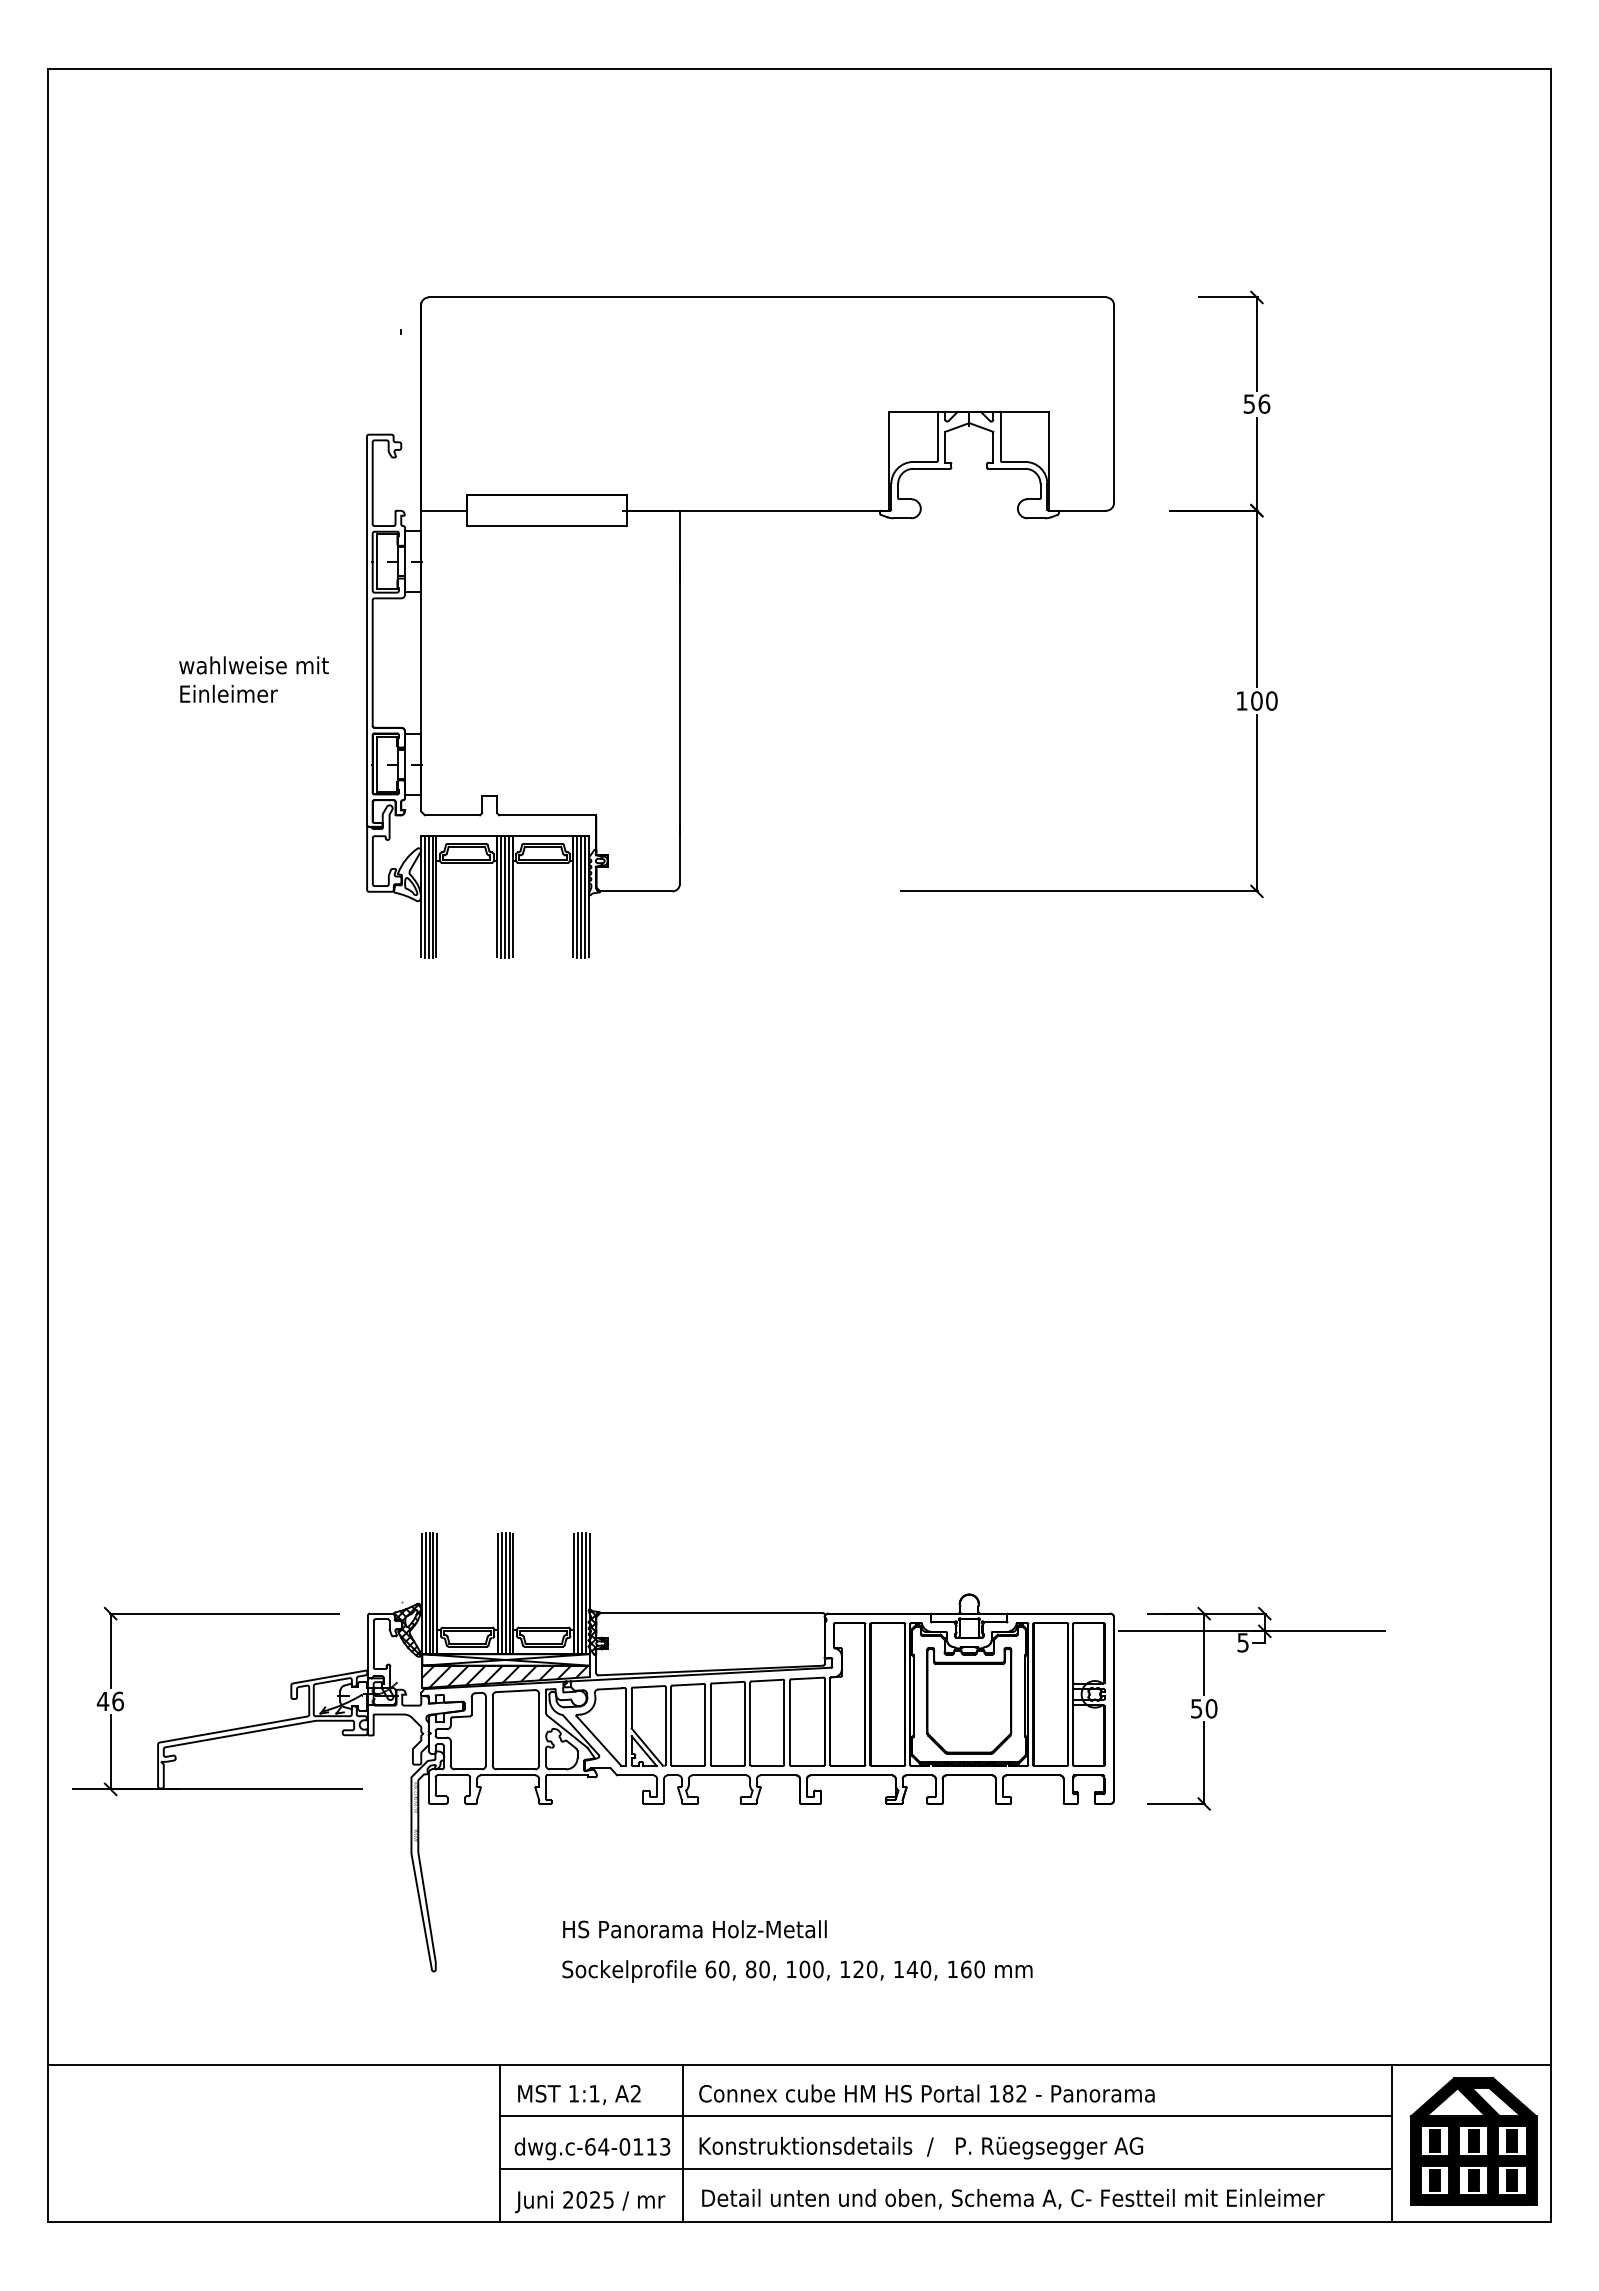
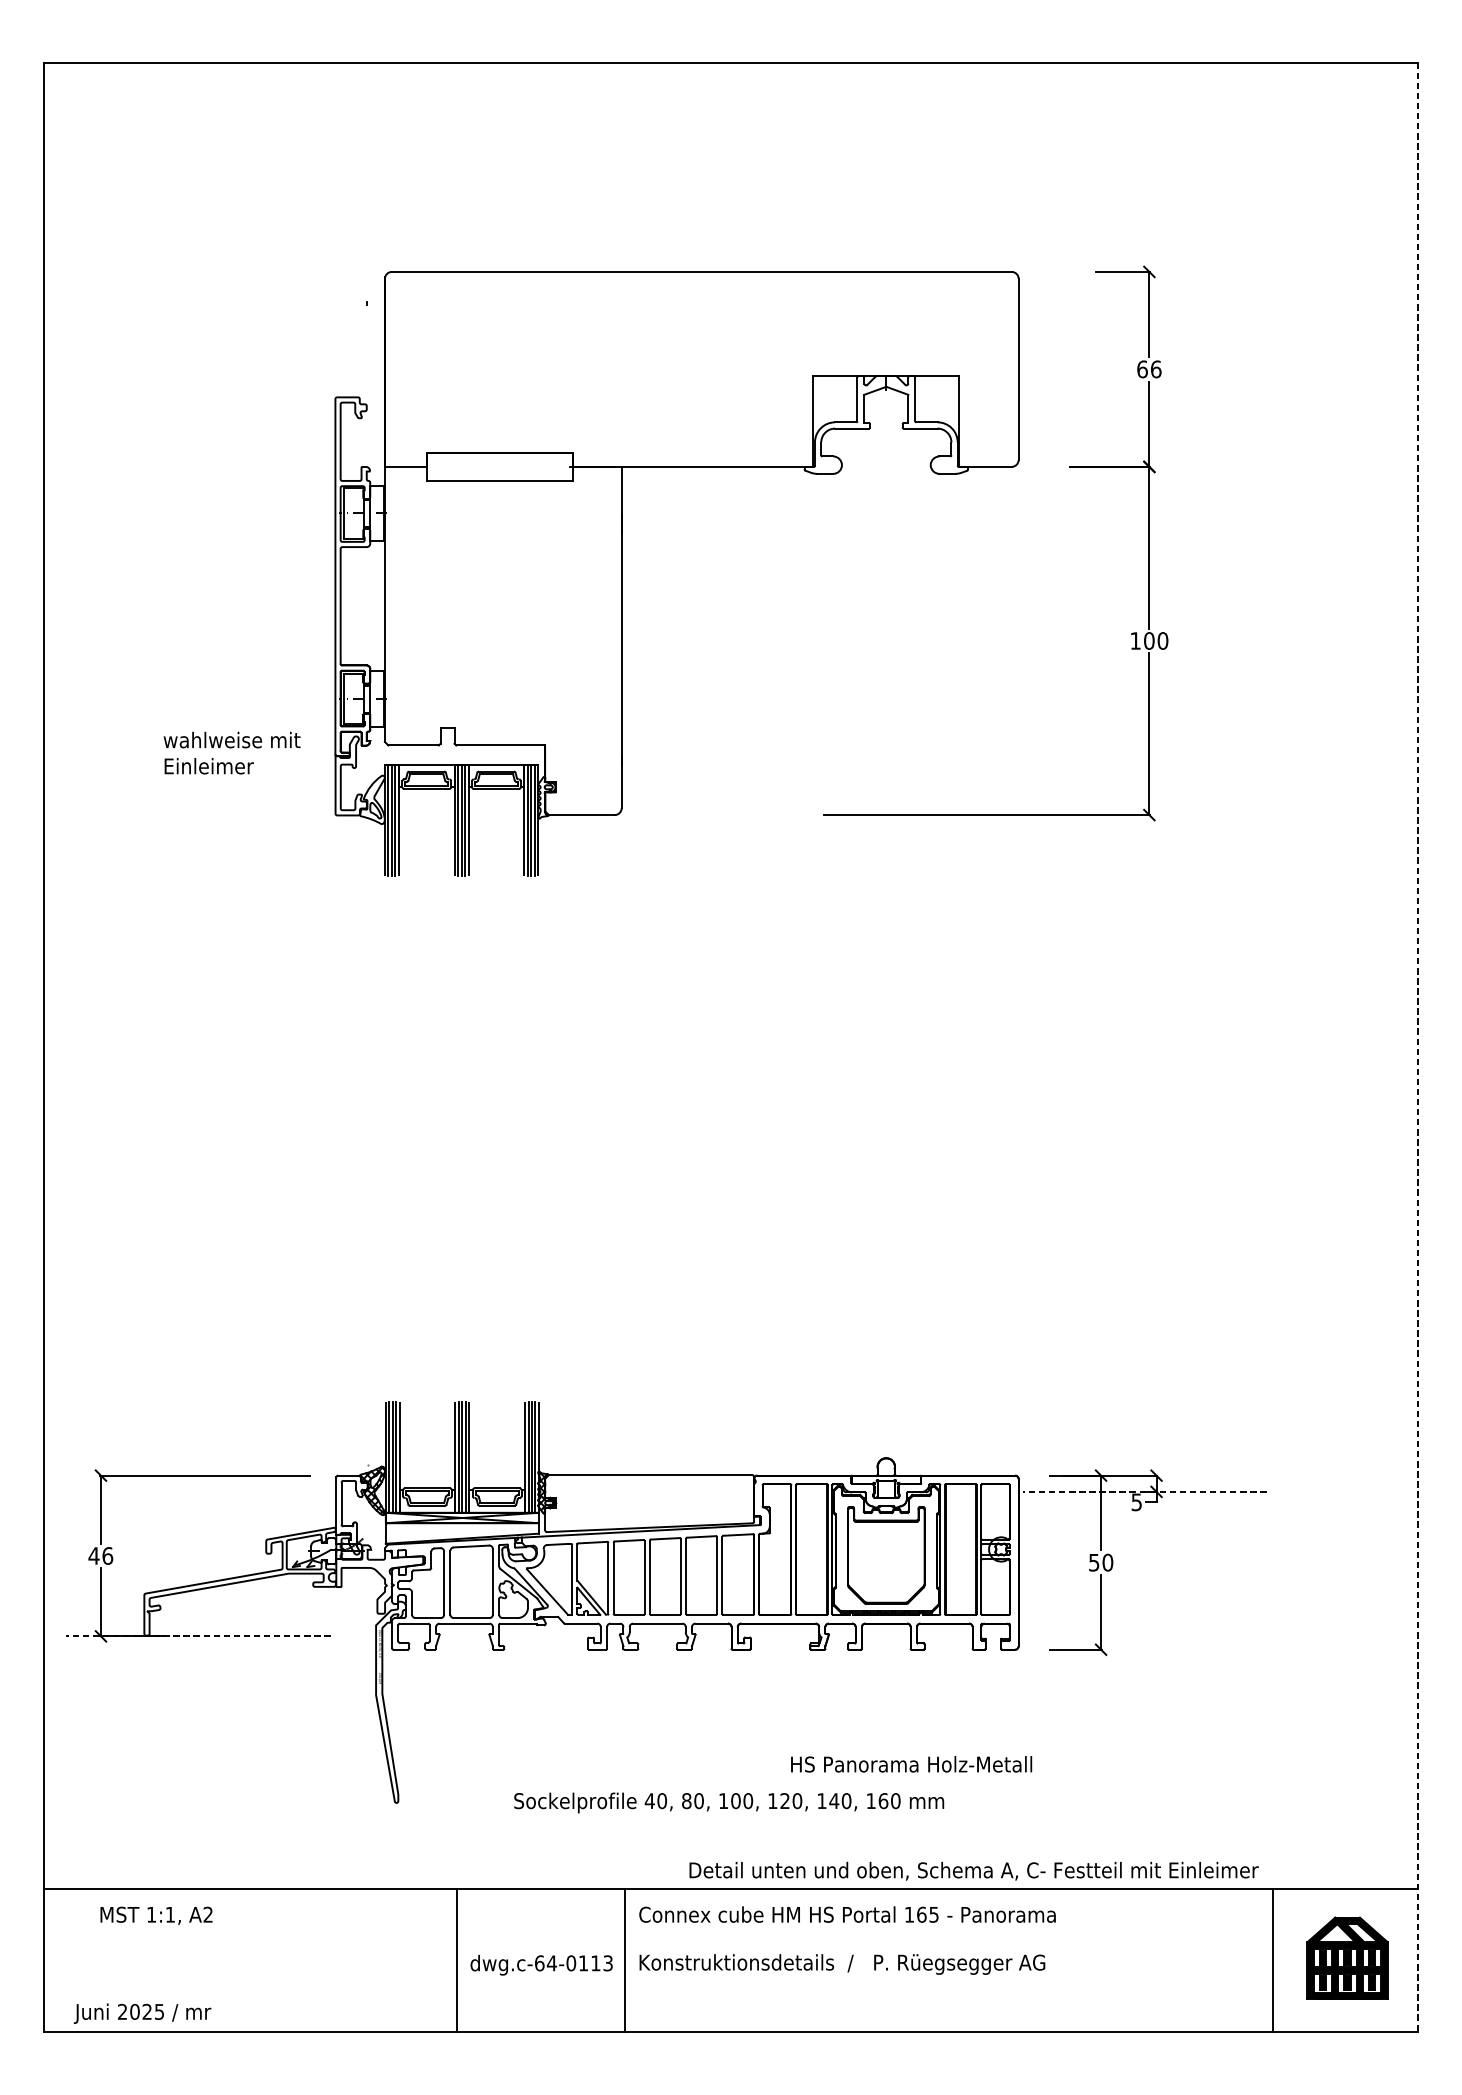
text: (1249, 403) -> (1142, 368), 56 -> 66
text: (253, 679) -> (231, 752), moved
line: (1550, 1145) -> (1417, 1047), solid -> dashed
line: (1251, 1631) -> (1144, 1491), solid -> dashed
hatch: (505, 1676) -> (462, 1533), removed
line: (217, 1789) -> (198, 1636), solid -> dashed
text: (694, 1929) -> (911, 1764), moved
text: (710, 1969) -> (649, 1801), 60, -> 40,
text: (1014, 2093) -> (927, 1914), 182 -> 165
text: (579, 2094) -> (156, 1915), moved
line: (945, 2116) -> (864, 1935), removed
part: (1473, 2140) -> (1347, 1957), size x0.7
line: (945, 2169) -> (864, 1984), removed
text: (1013, 2199) -> (974, 1871), moved
text: (590, 2201) -> (142, 2013), moved

